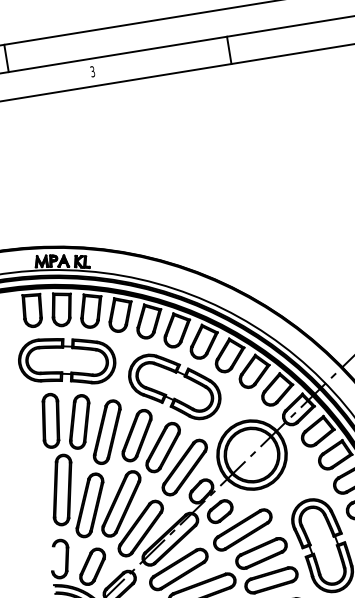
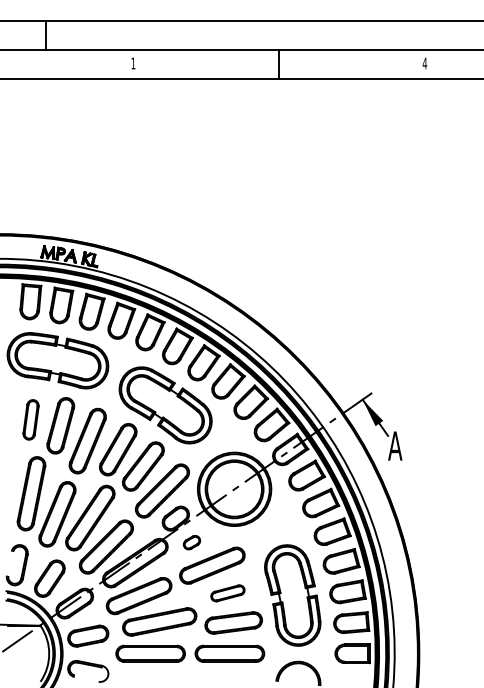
text: (92, 71) -> (133, 63), 3 -> 1
part: (50, 420) -> (30, 419), size x0.7
part: (219, 511) -> (191, 542), size x0.6
part: (261, 553) -> (227, 593), size x0.6

